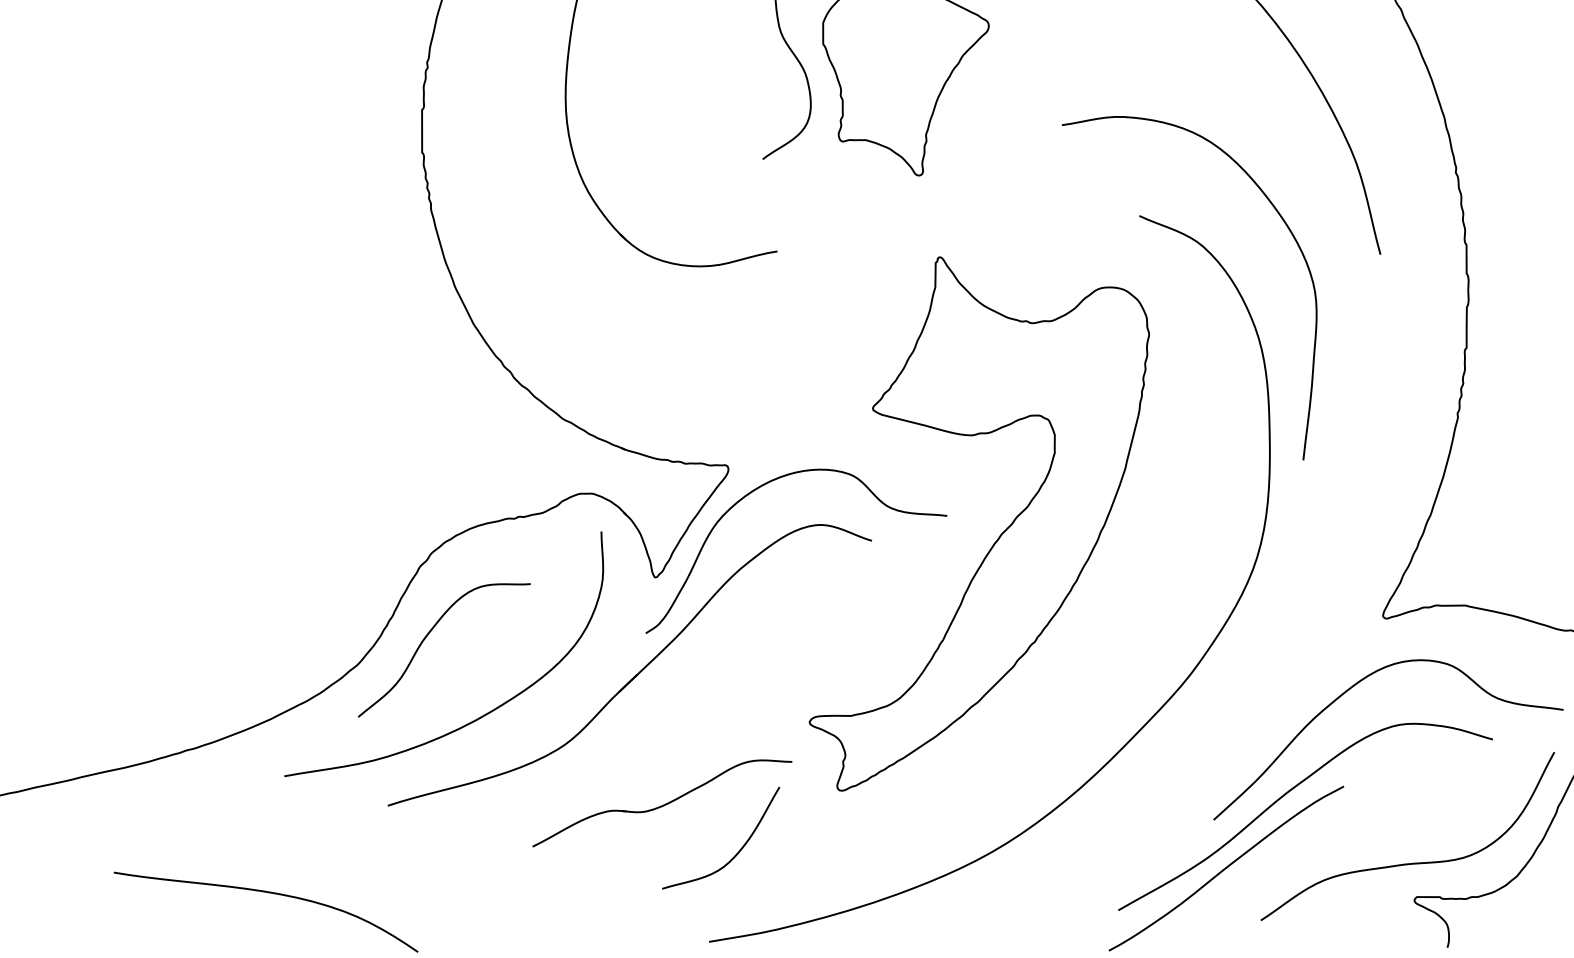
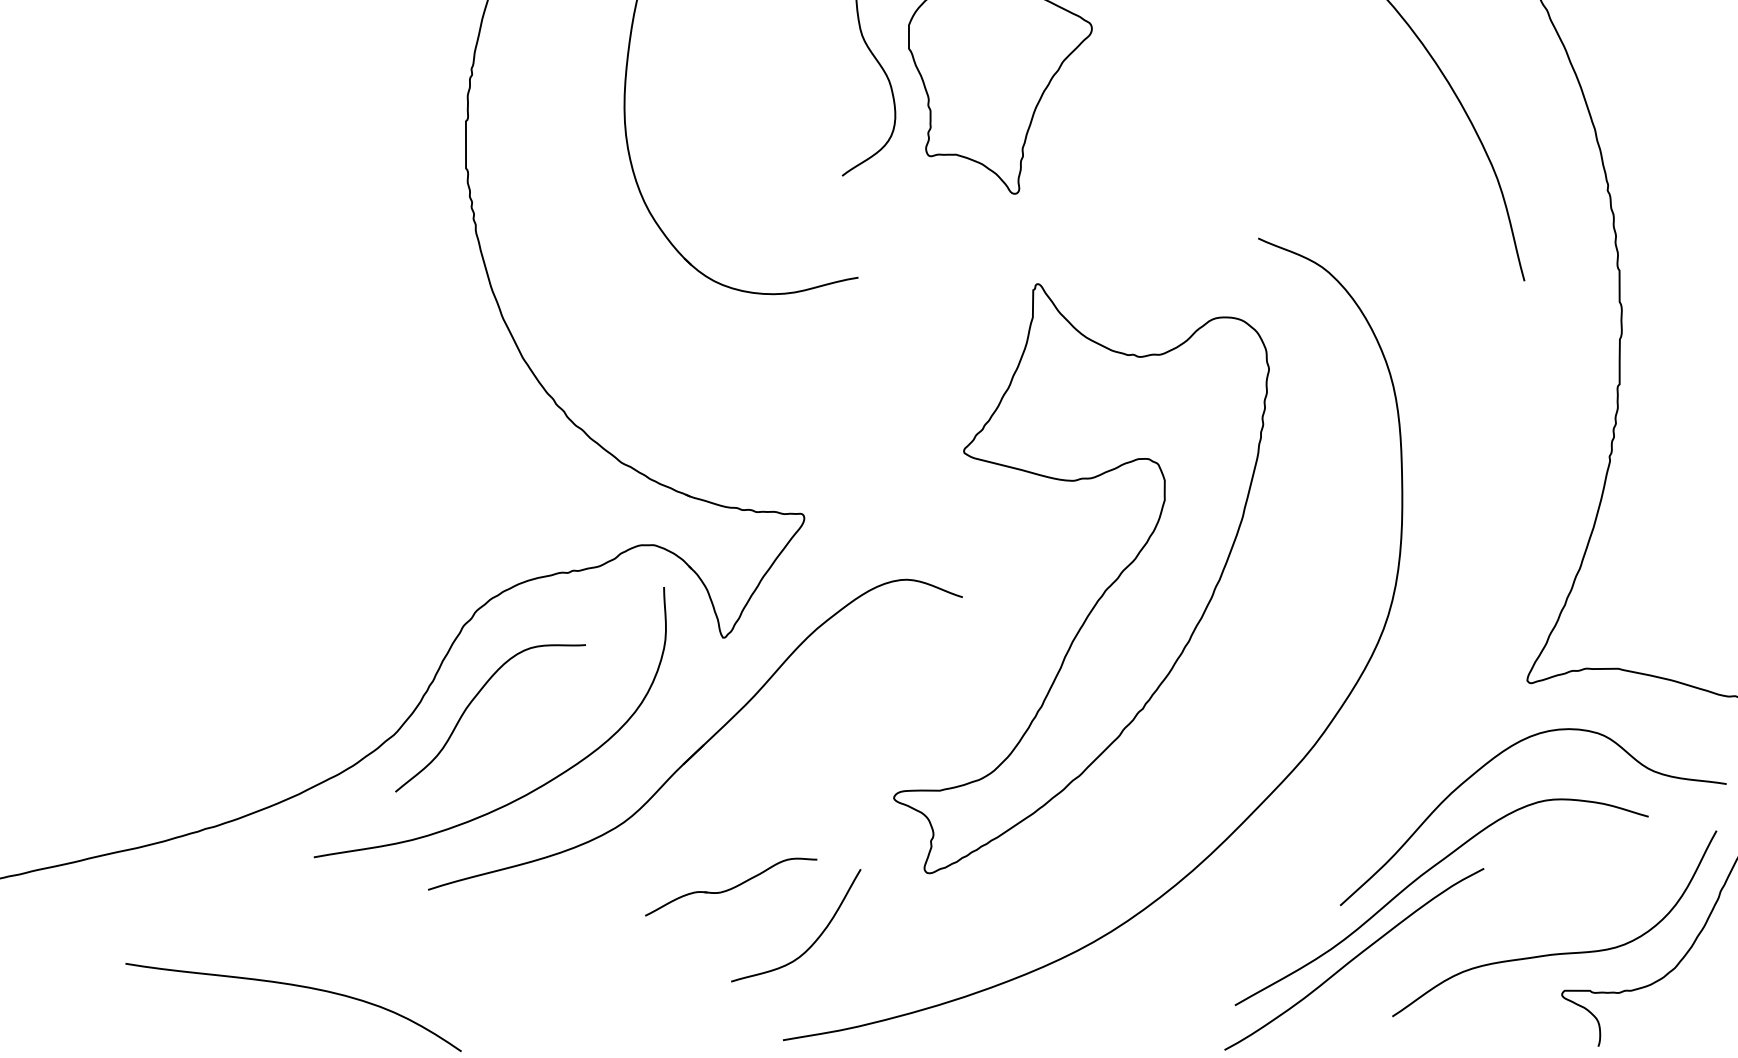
curve: (1285, 225) -> (1419, 248), removed
curve: (759, 488) -> (838, 539), removed
part: (661, 802) -> (730, 886), size x0.6

